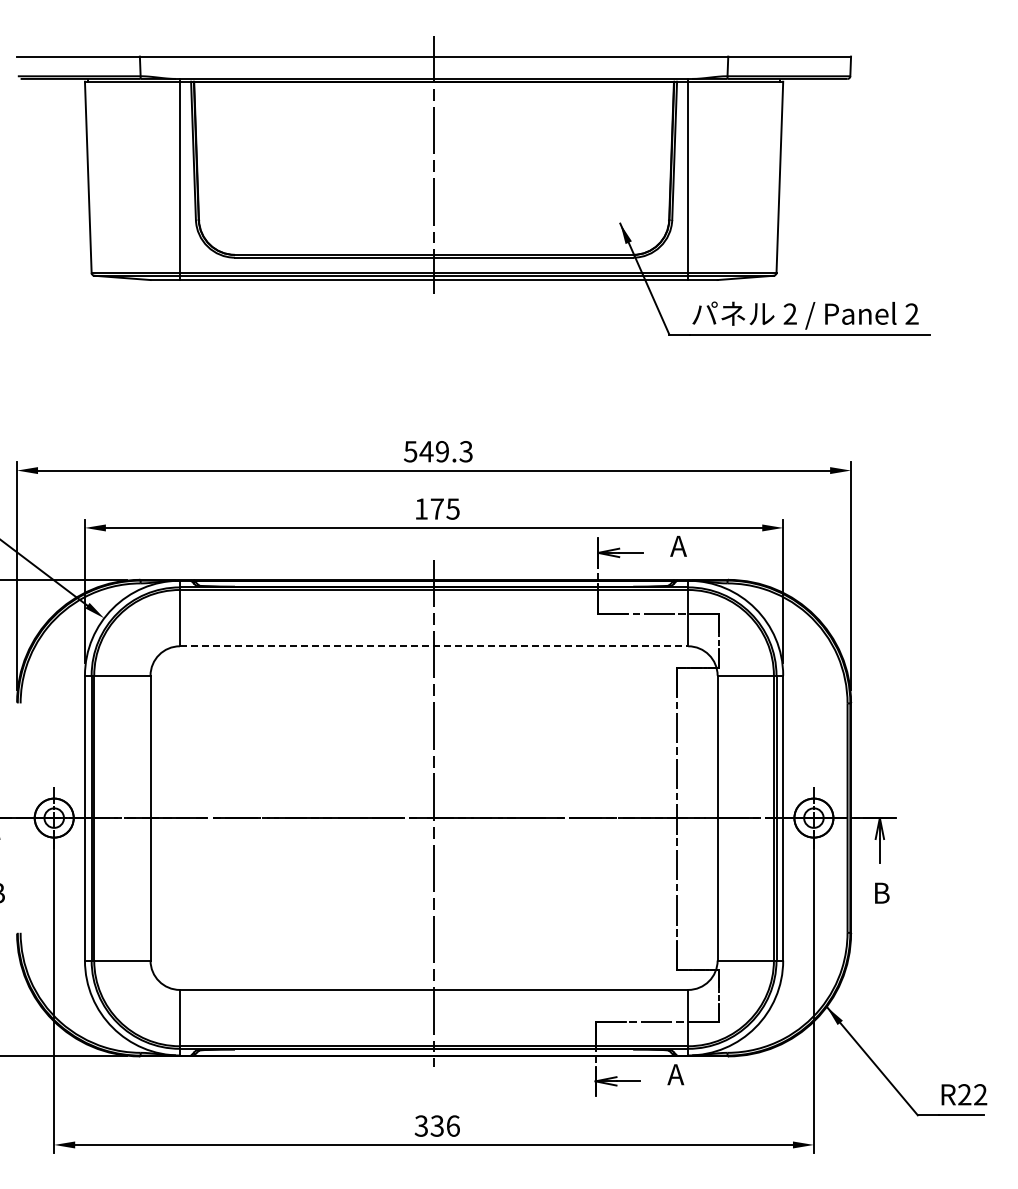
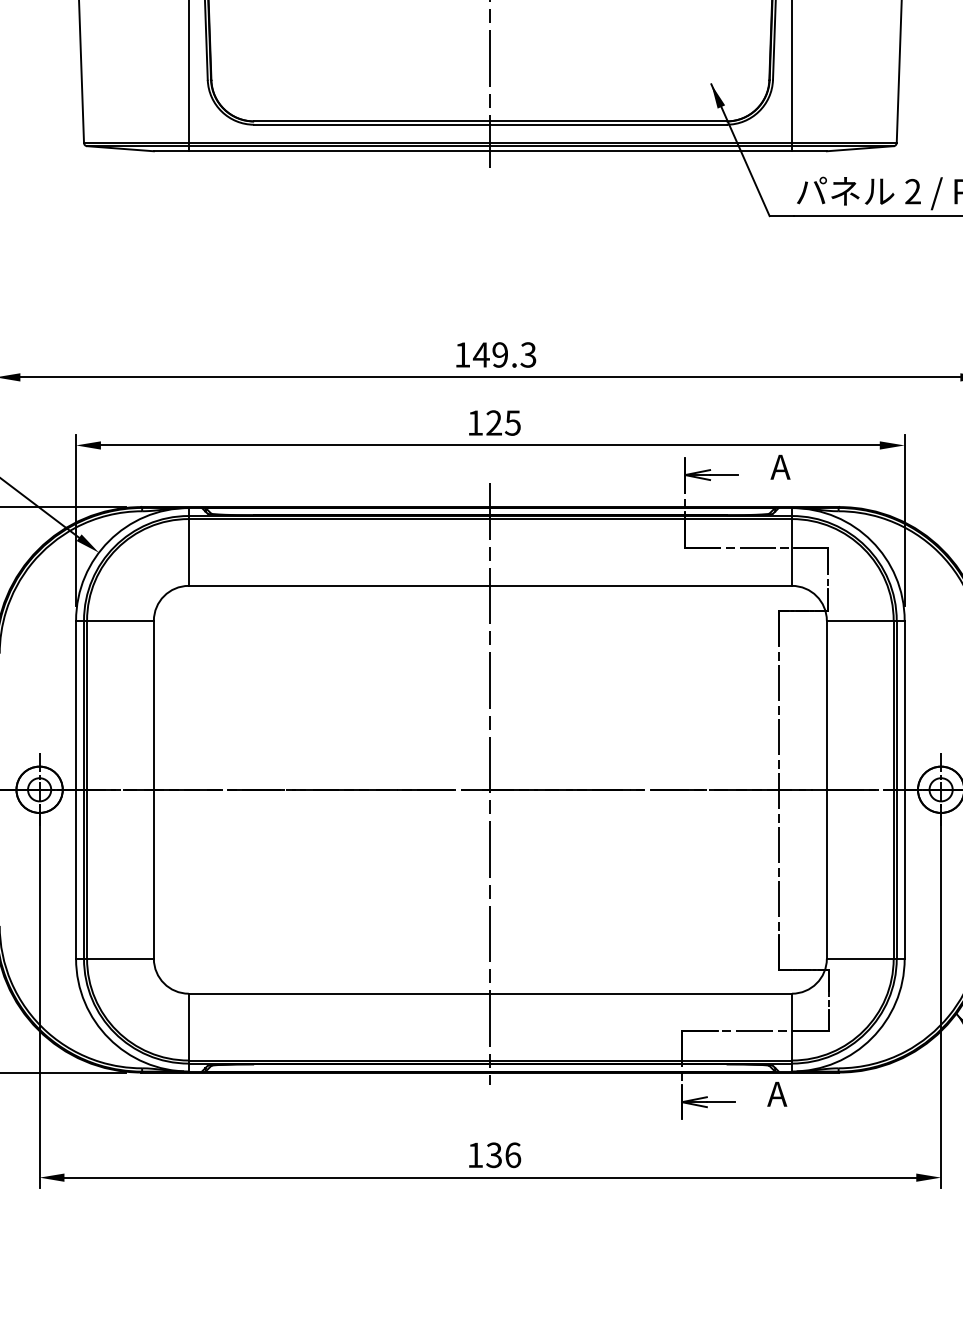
text: (410, 451) -> (462, 354), 549.3 -> 149.3
text: (436, 508) -> (493, 422), 175 -> 125
line: (434, 646) -> (490, 586), dashed -> solid
text: (420, 1125) -> (474, 1154), 336 -> 136

